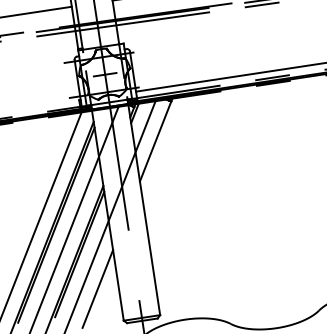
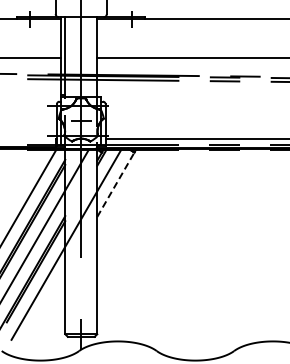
line: (156, 141) -> (116, 184), solid -> dashed
line: (98, 288) -> (47, 303), removed

